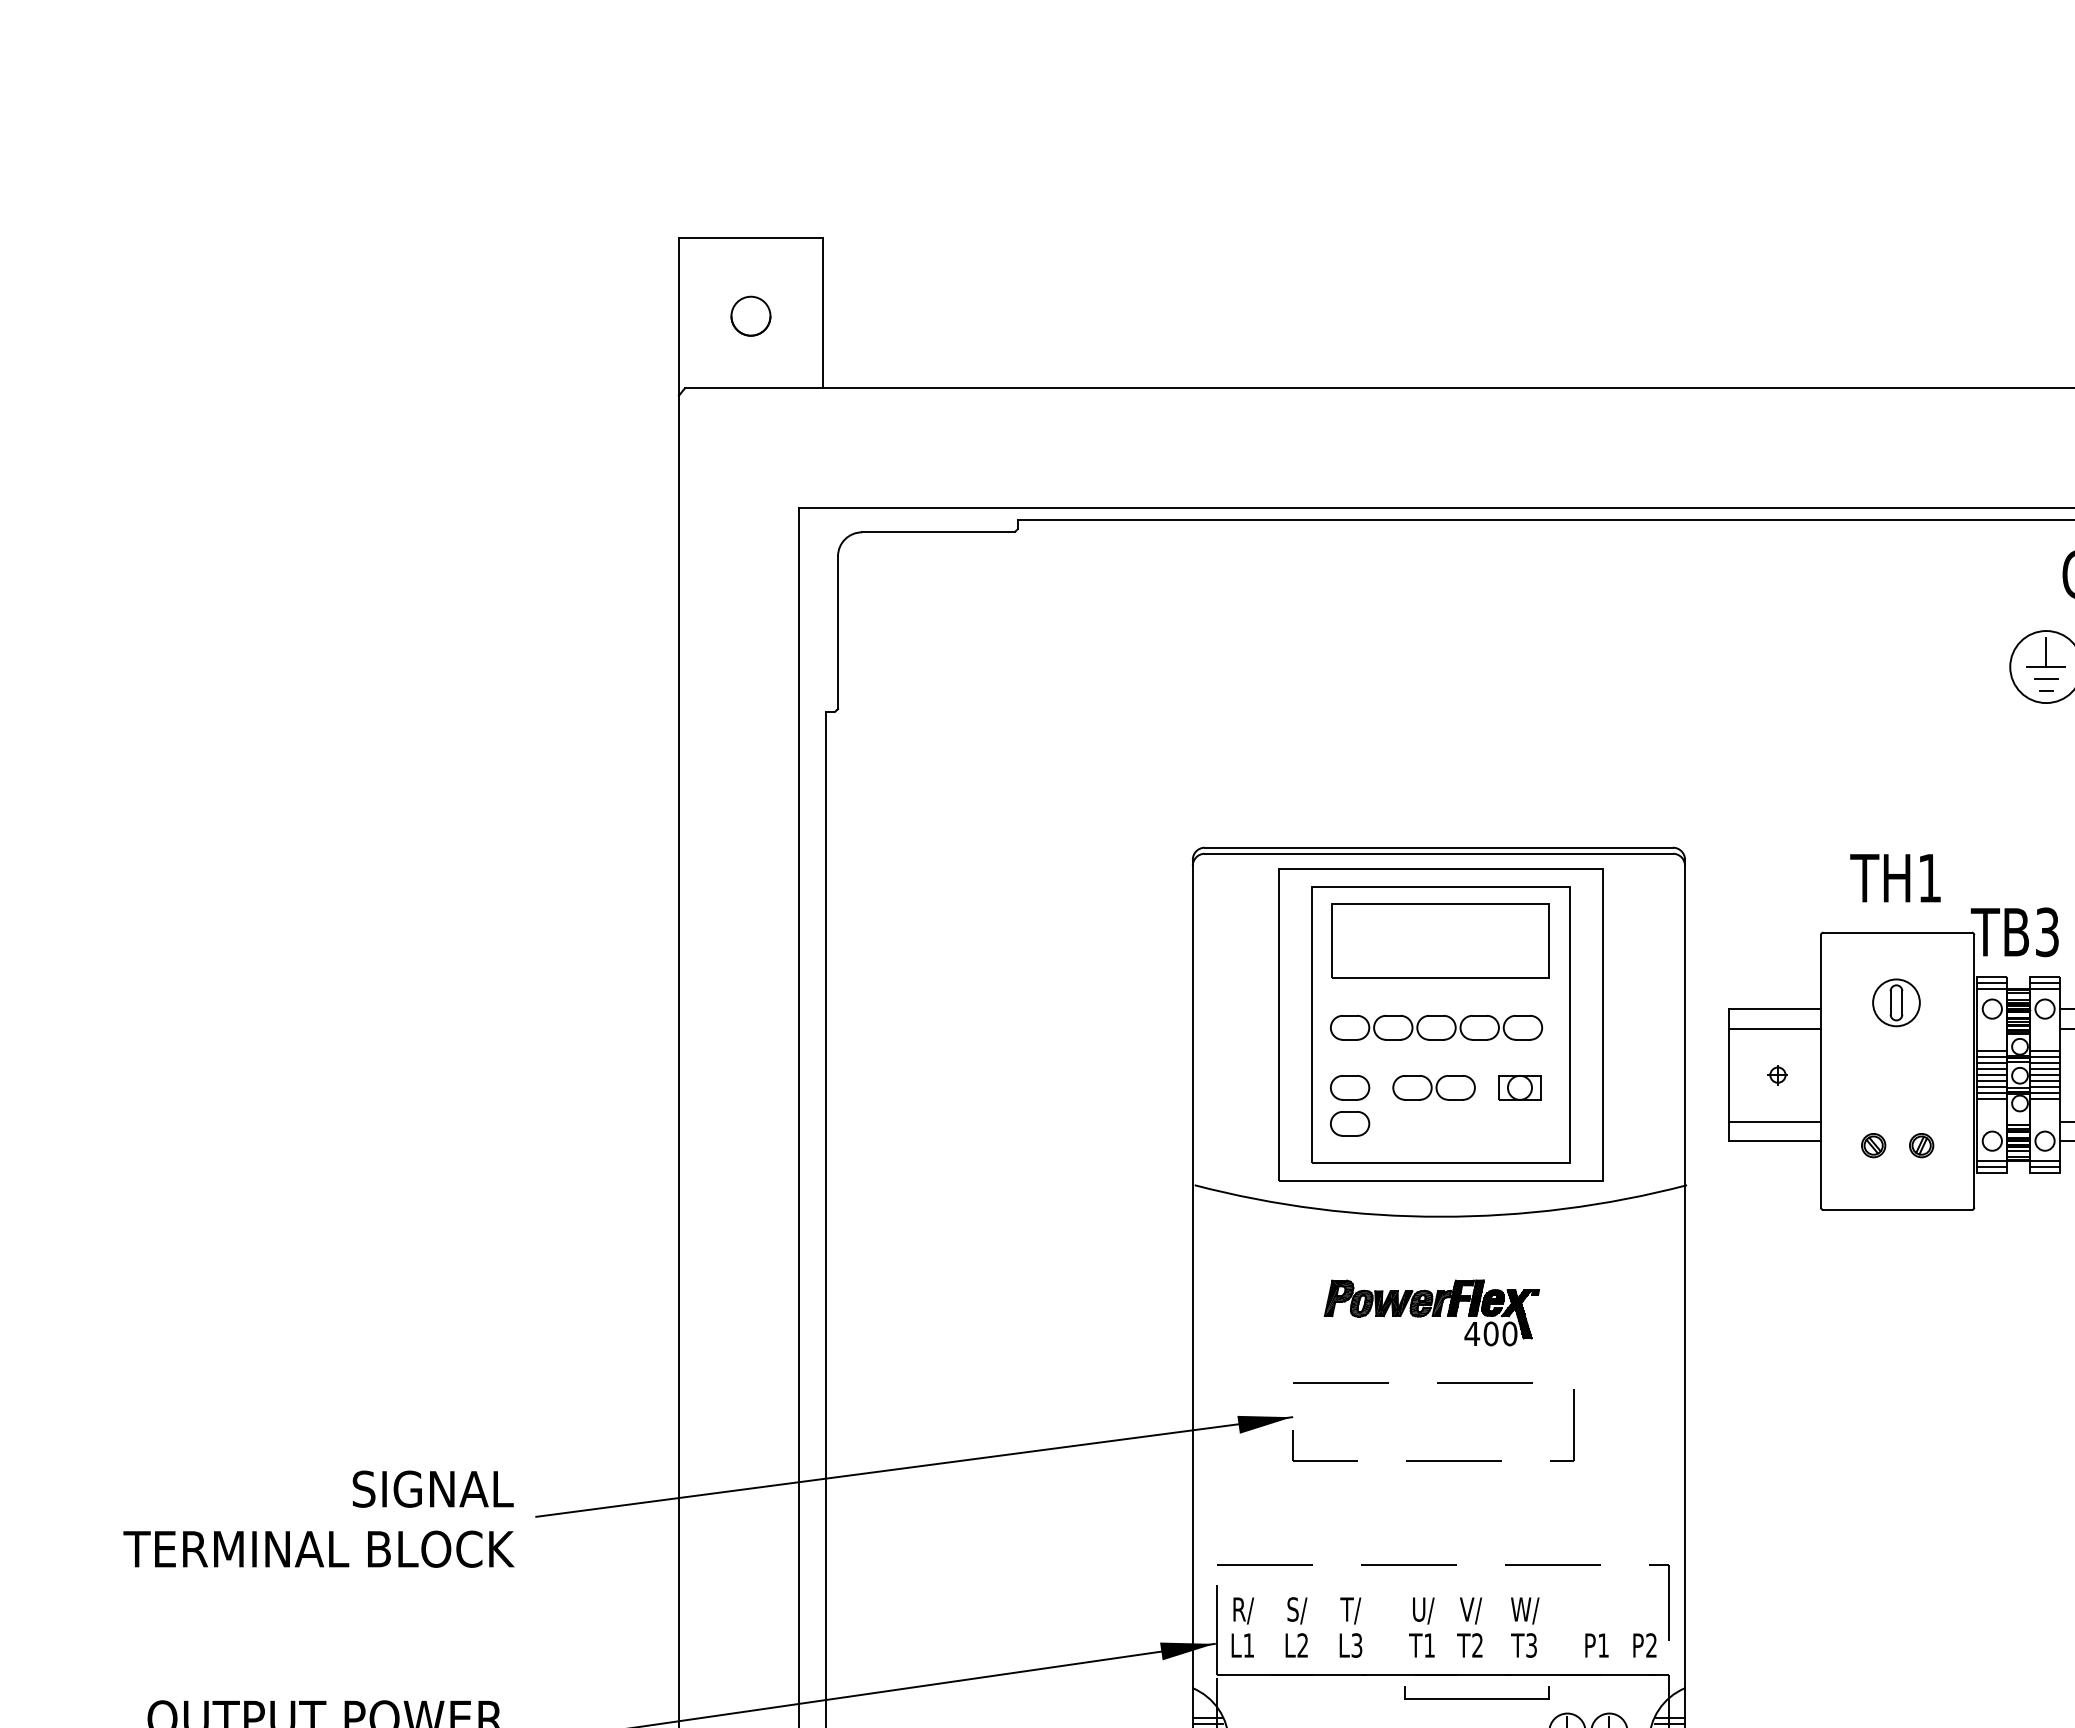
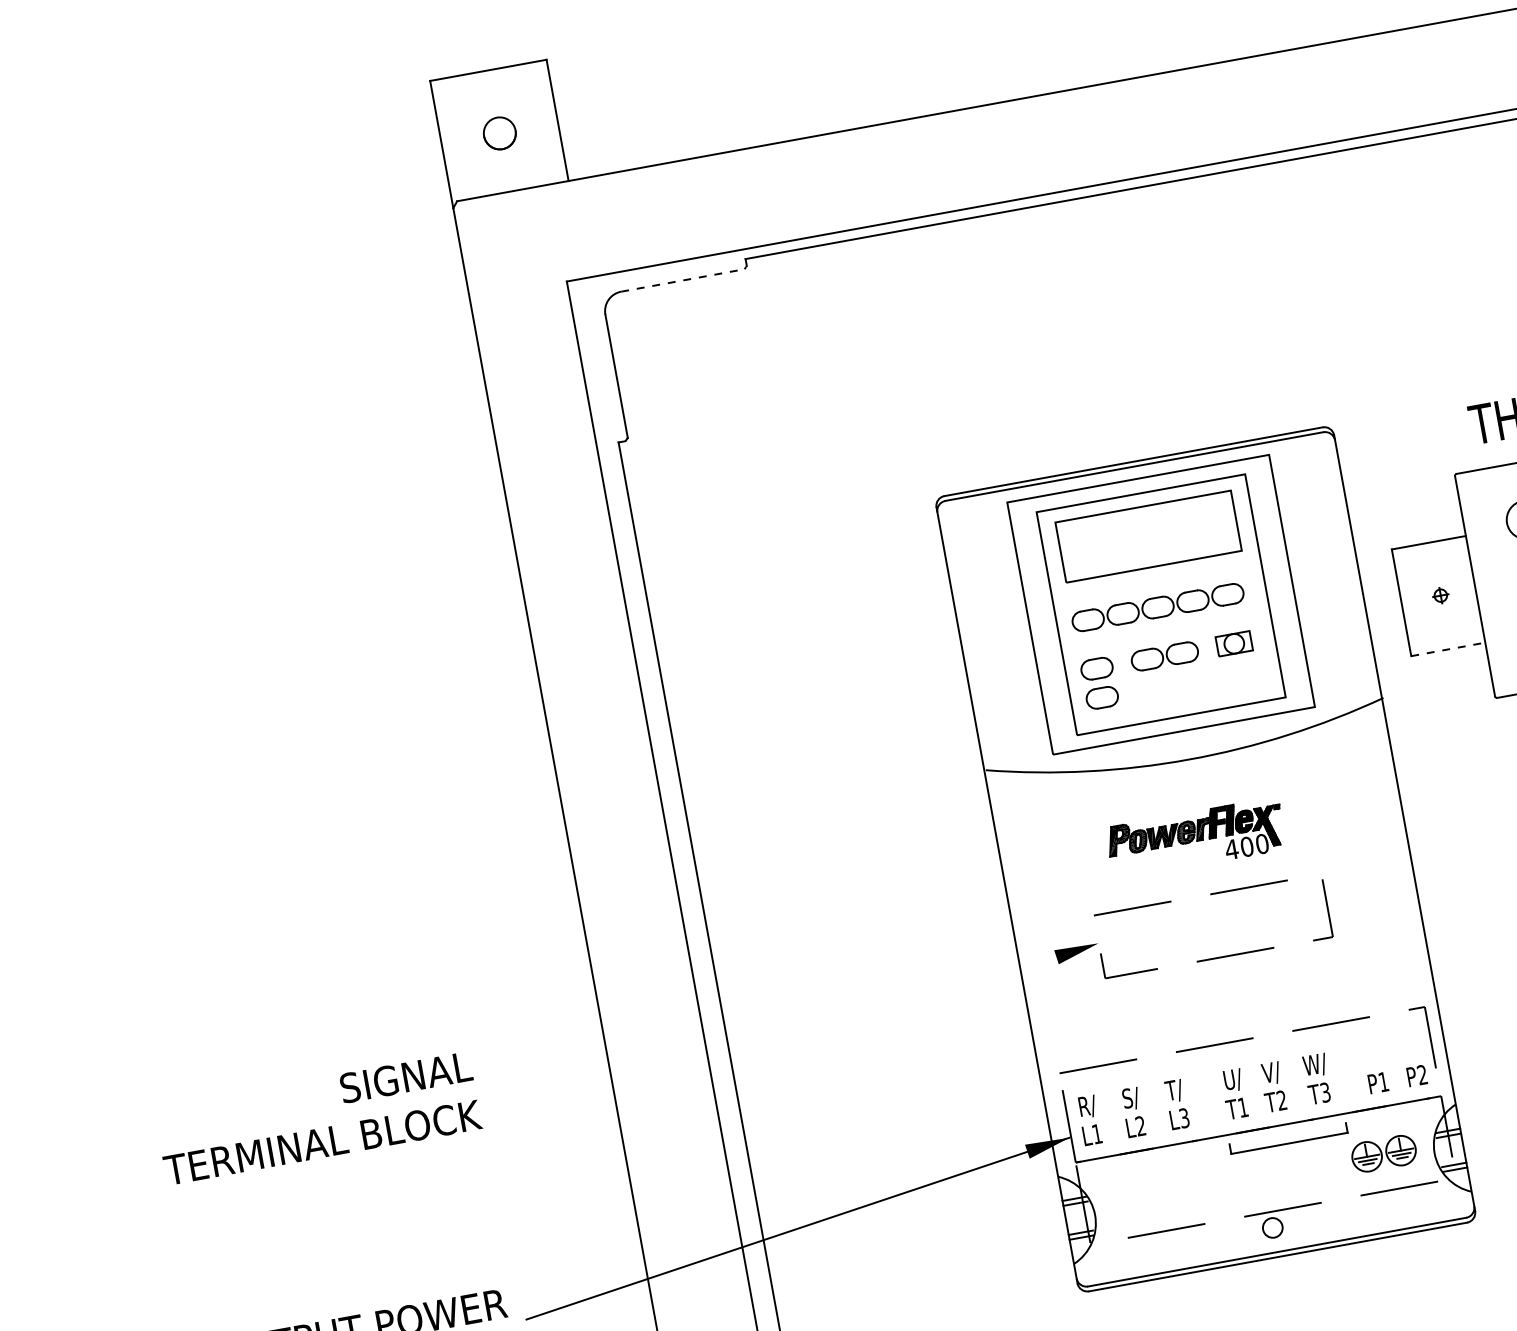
line: (938, 532) -> (683, 280), solid -> dashed
line: (1775, 1028) -> (1431, 558), removed
line: (1775, 1121) -> (1445, 633), removed
line: (1775, 1141) -> (1448, 649), solid -> dashed
line: (914, 1466) -> (800, 1038), removed
text: (318, 1518) -> (317, 1117), moved

